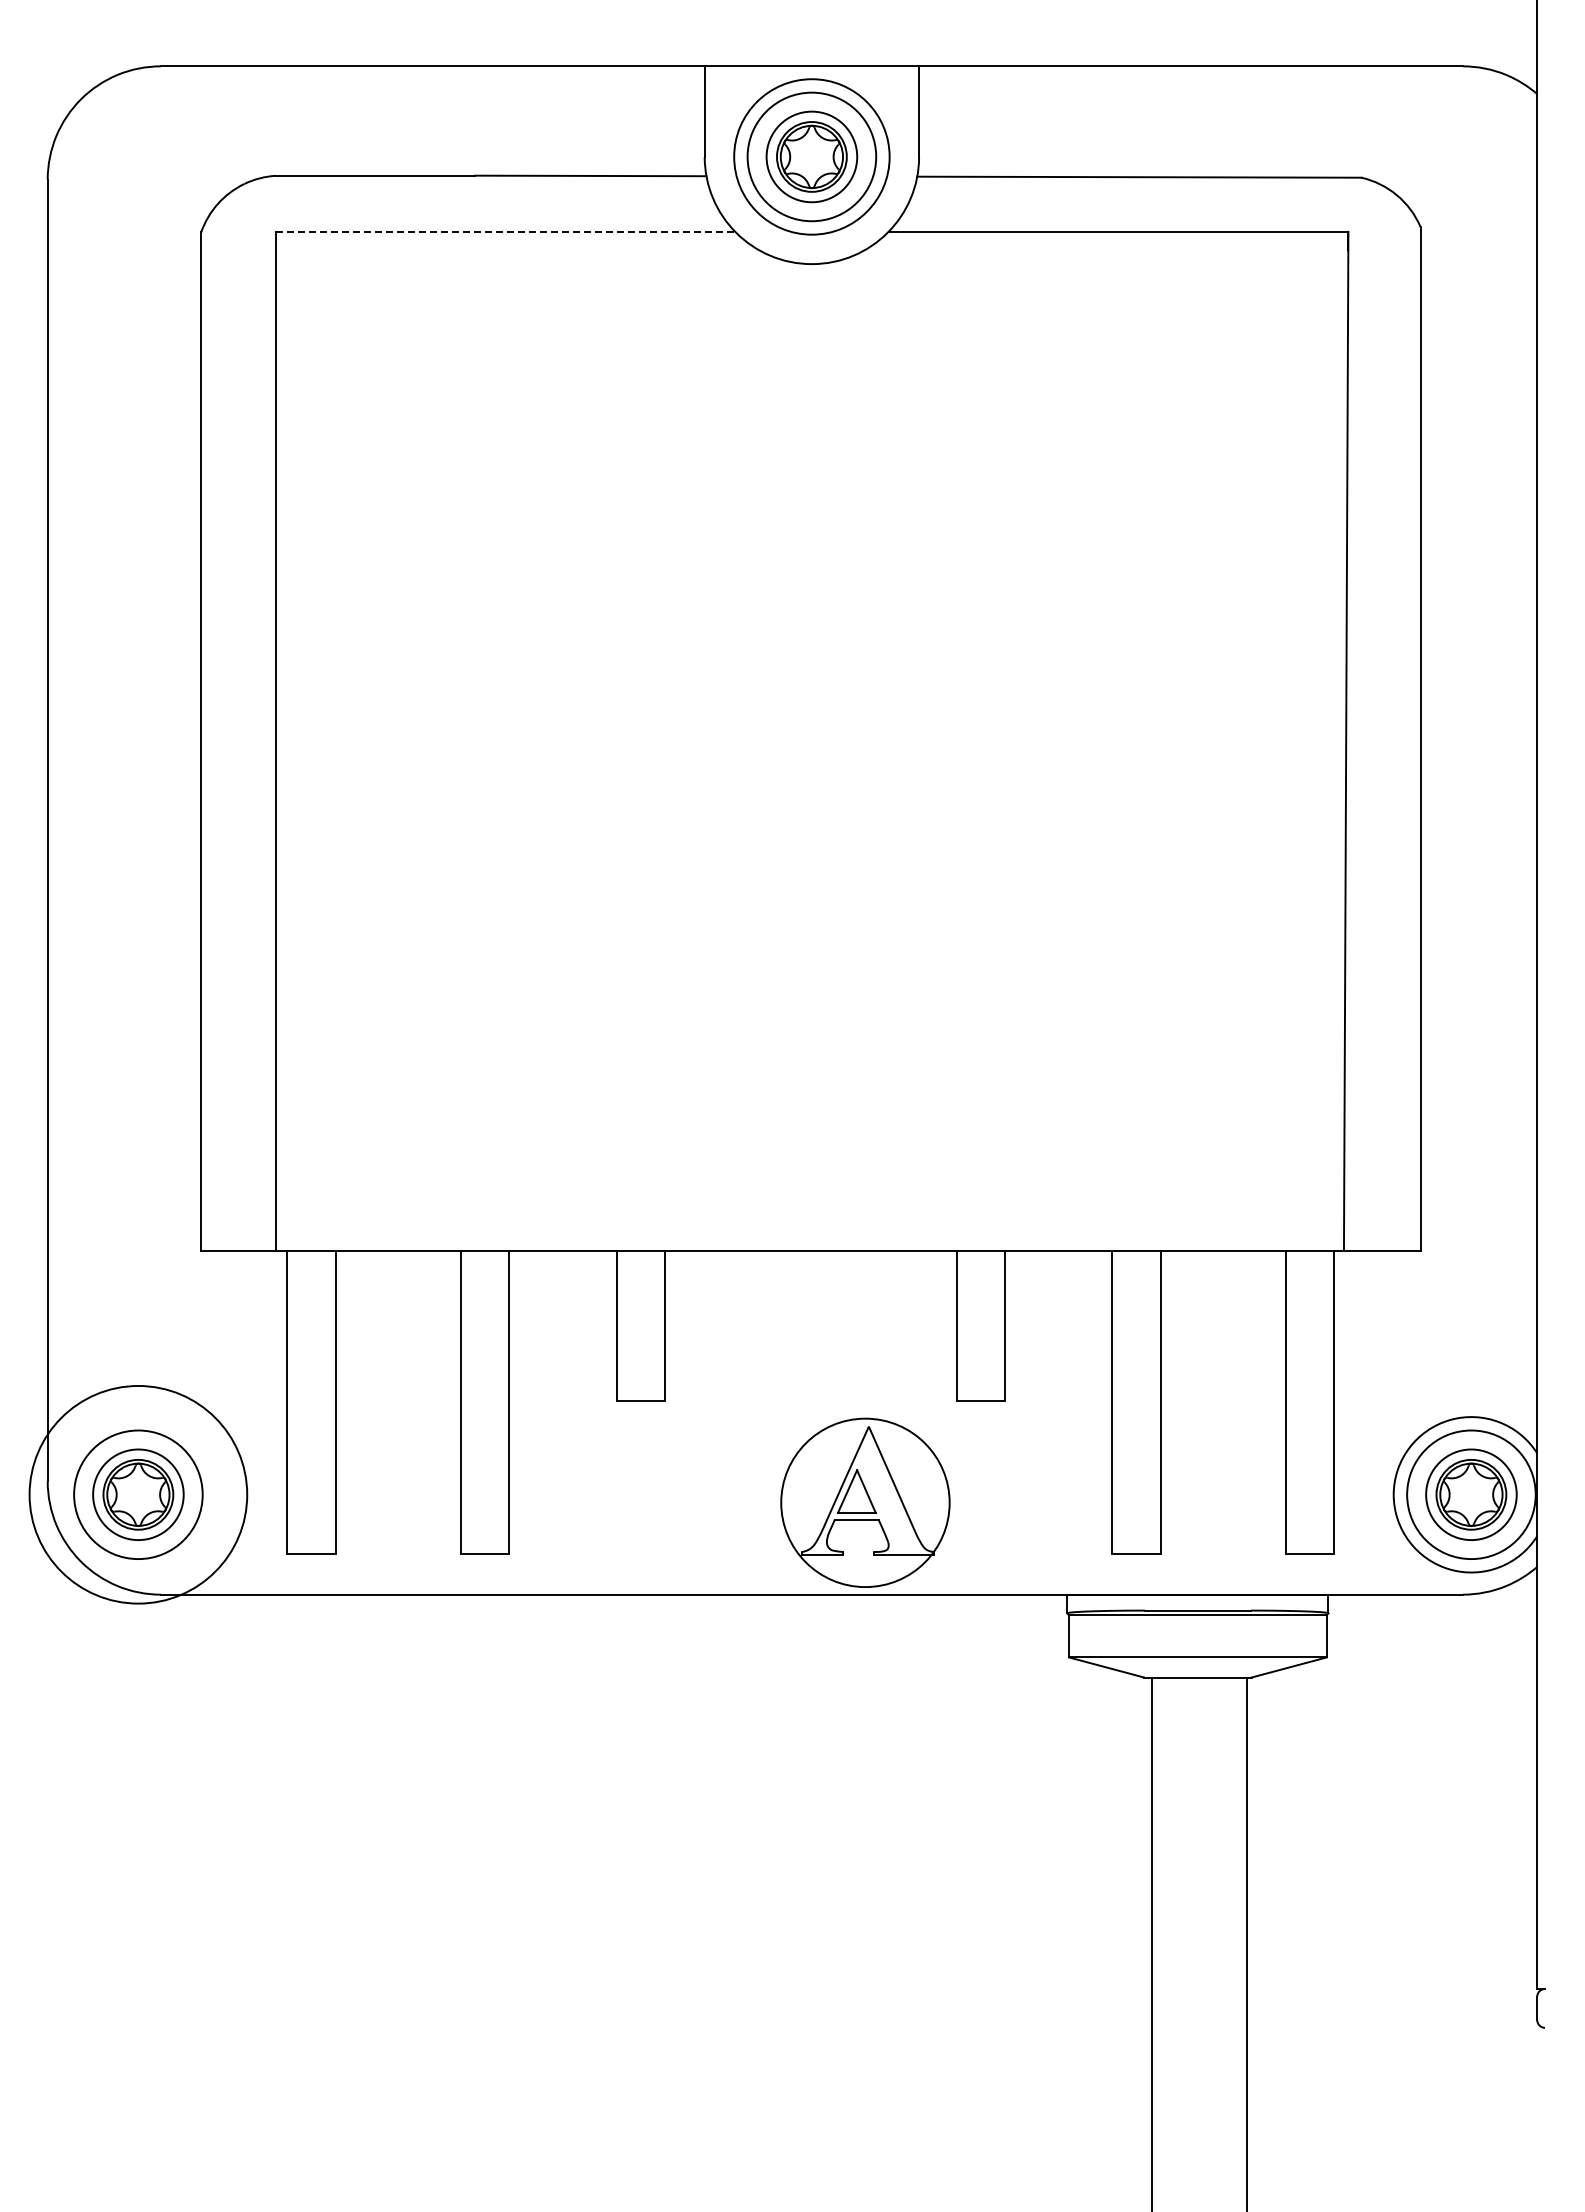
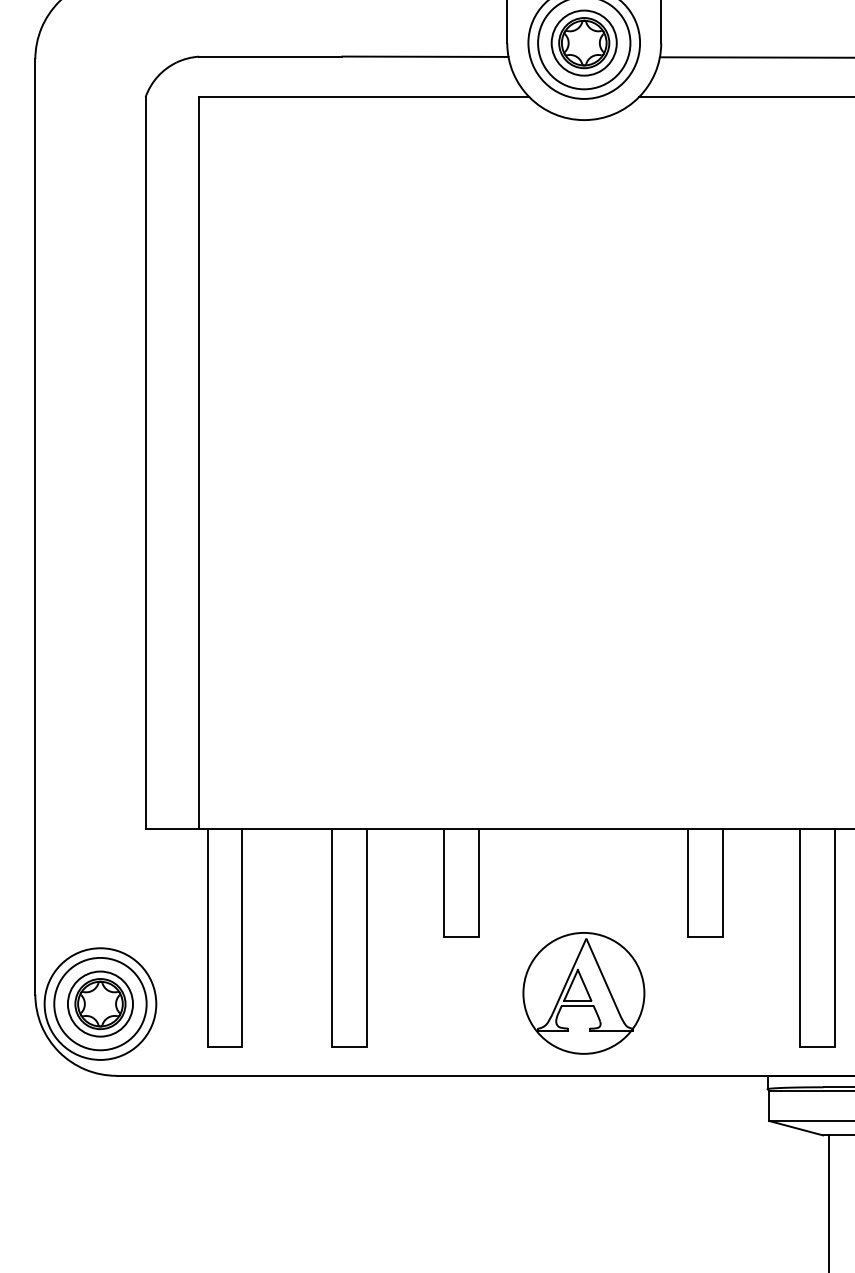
line: (505, 231) -> (364, 96), dashed -> solid
circle: (138, 1494) -> (100, 1003), size x0.71
part: (865, 1502) -> (583, 993), moved

